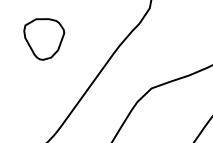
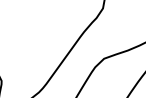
part: (43, 38) -> (36, 27), removed

